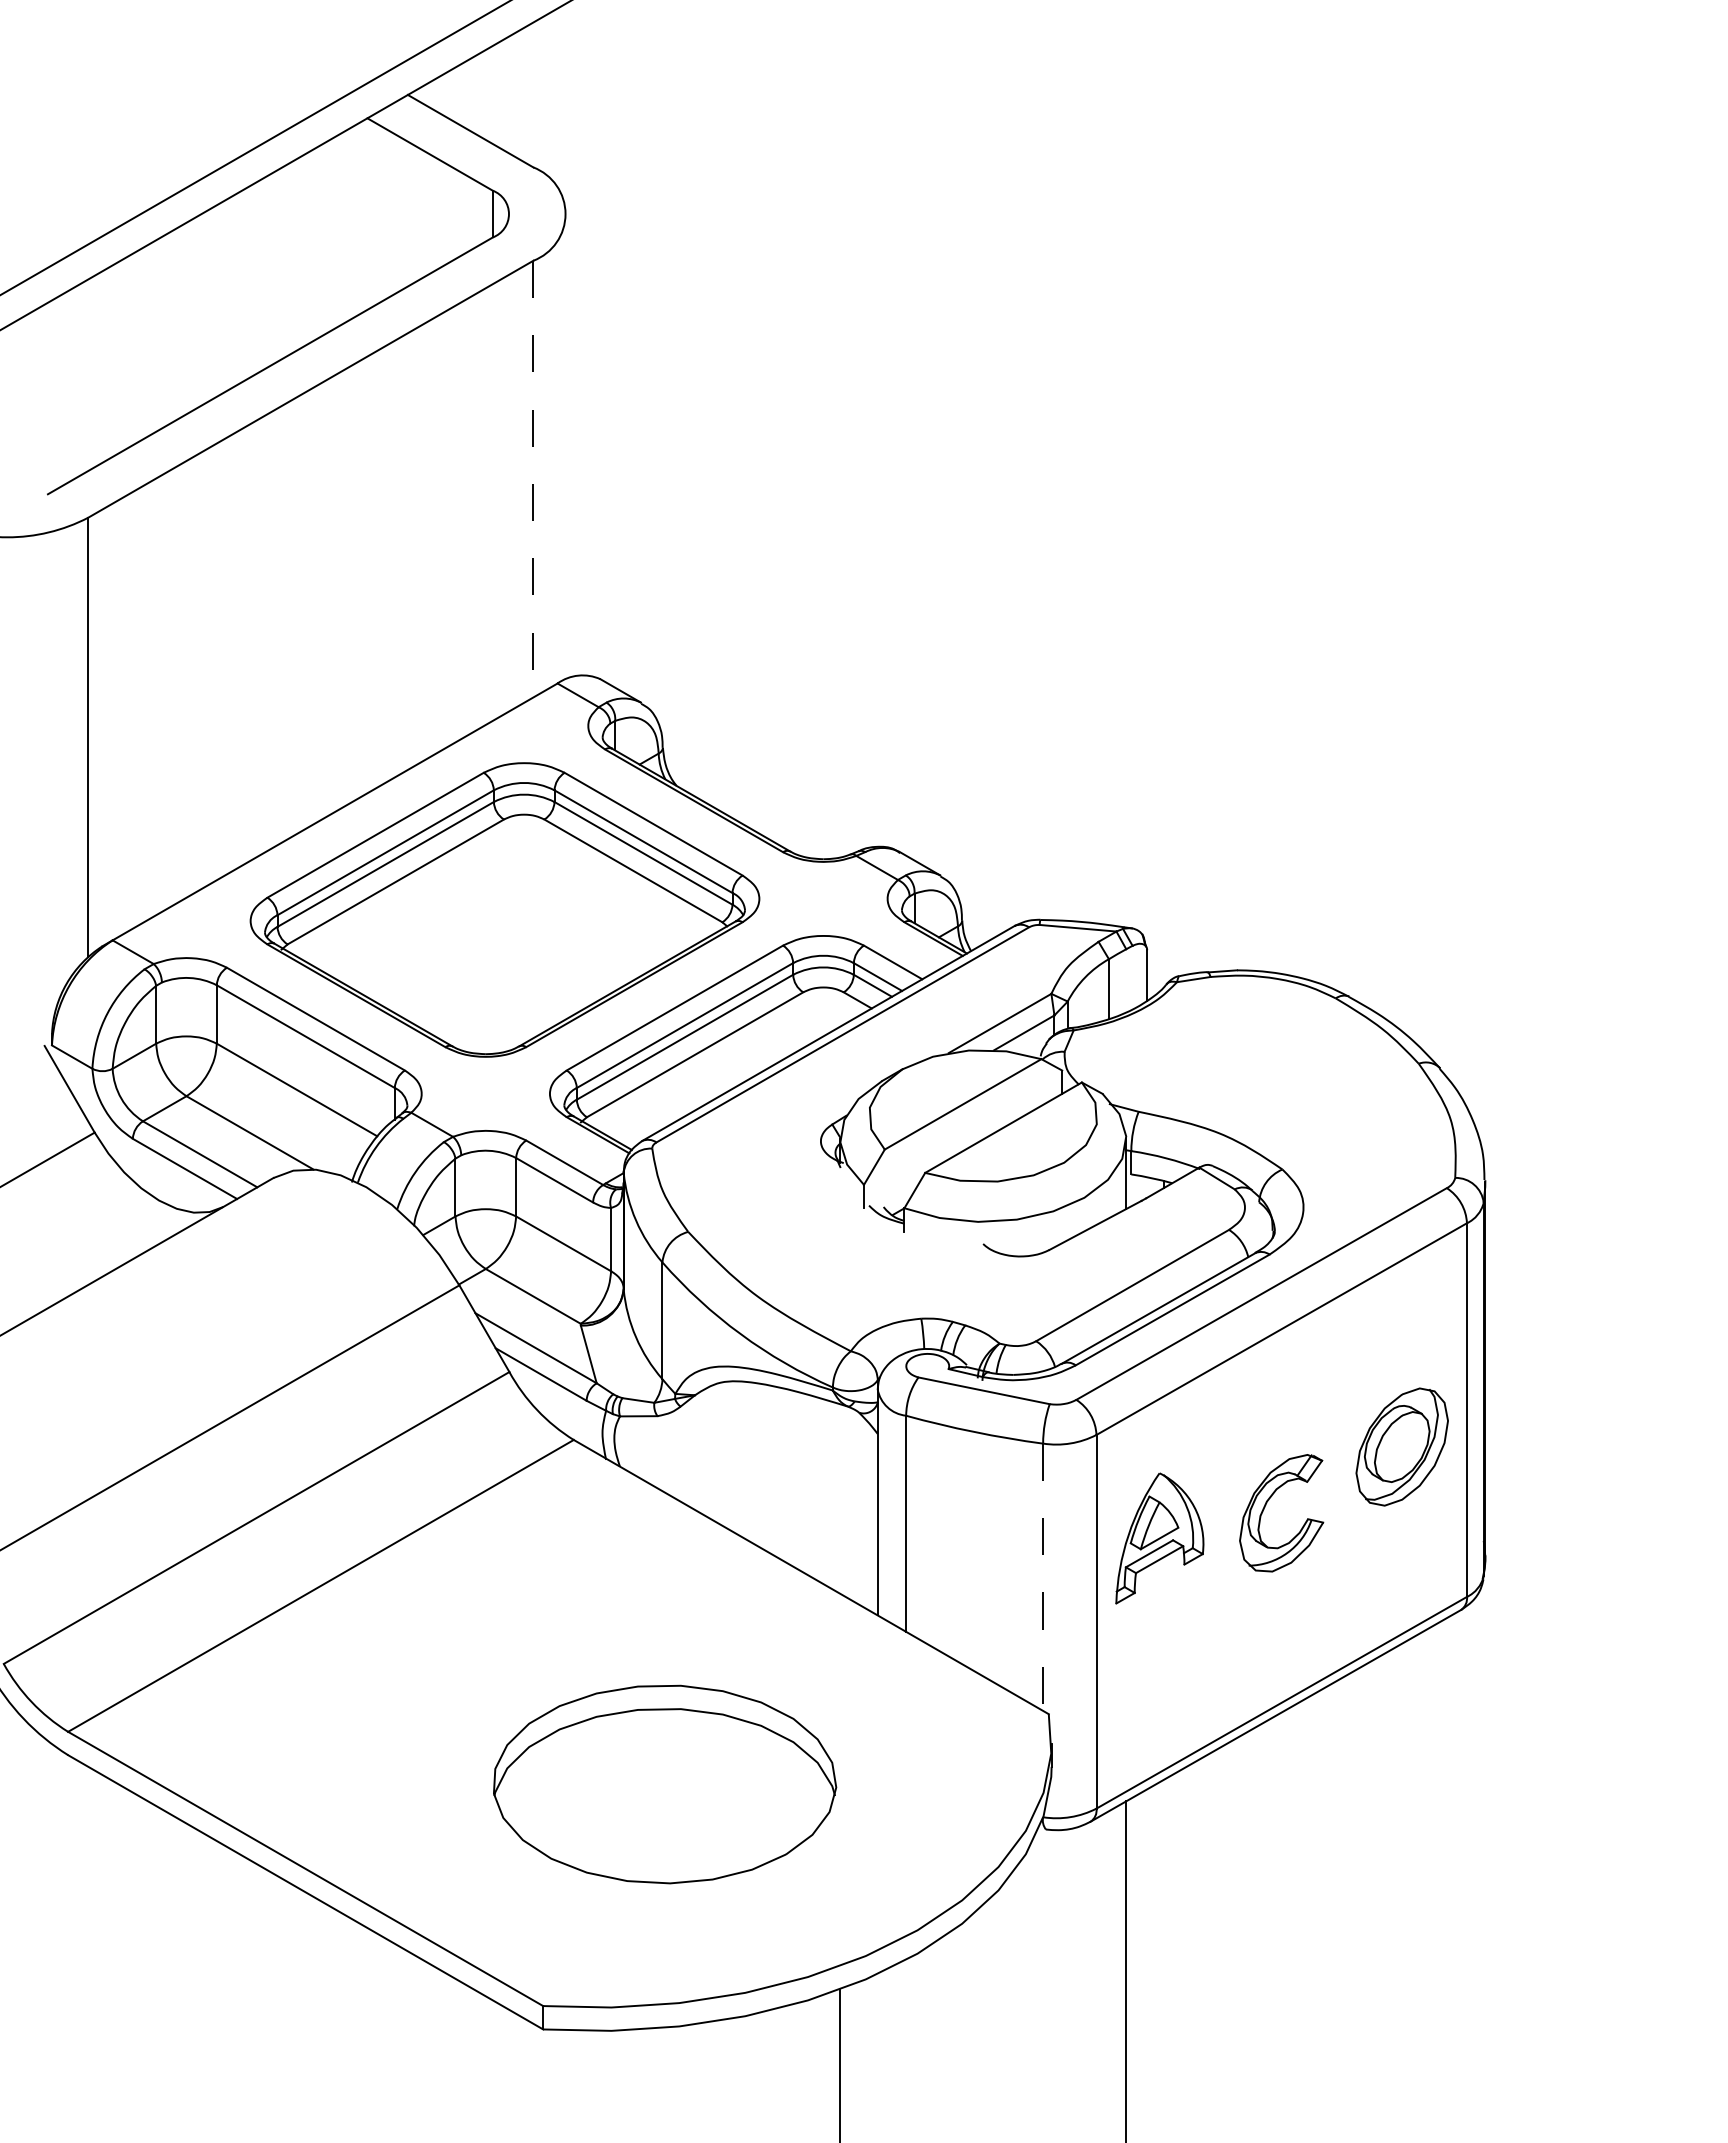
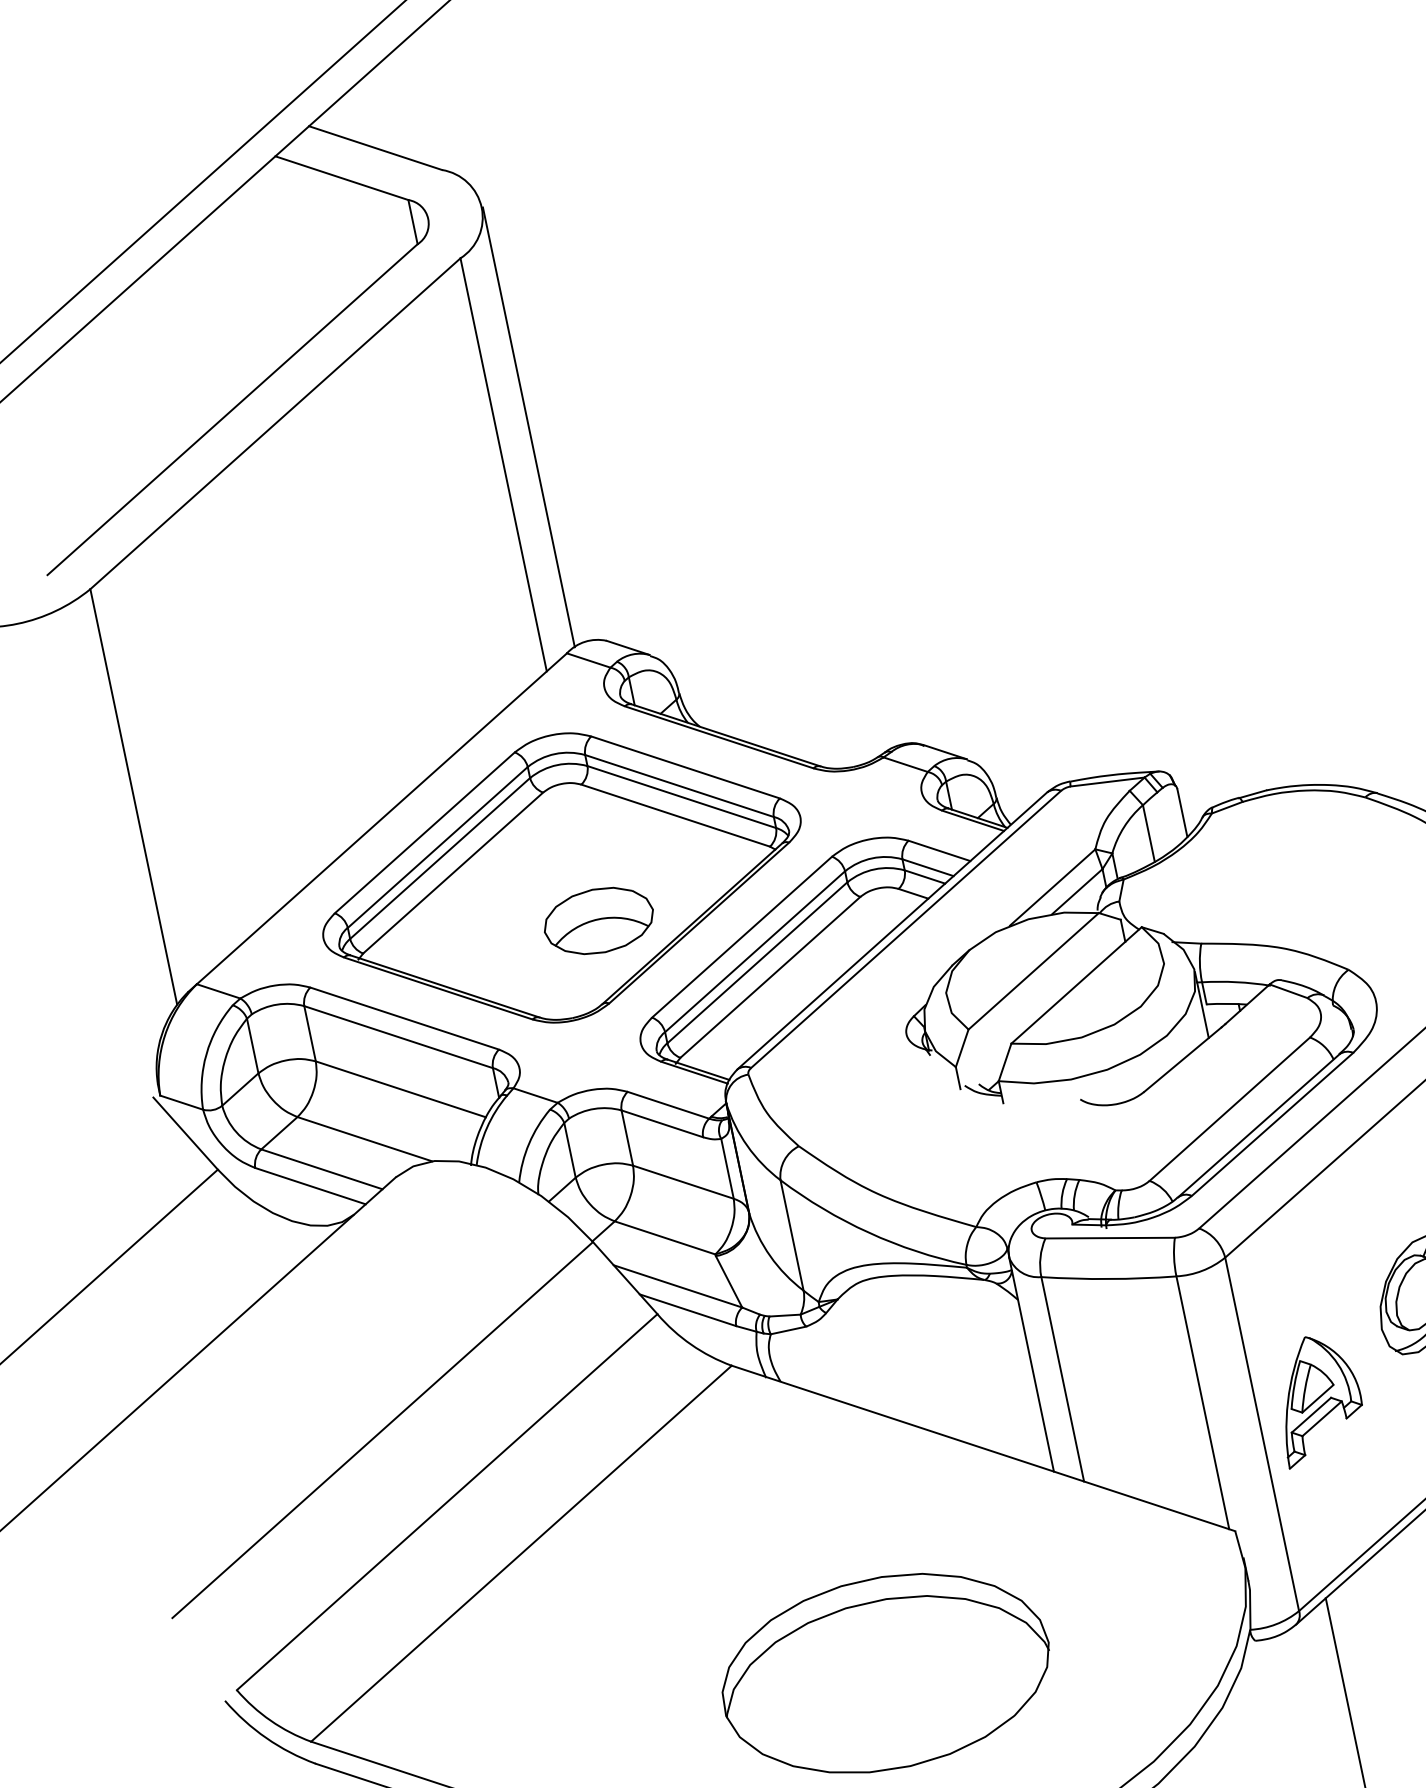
line: (566, 446) -> (528, 427), added
line: (533, 479) -> (503, 465), dashed -> solid
part: (533, 961) -> (599, 921), added
part: (1159, 1538) -> (1317, 1398), moved
line: (1043, 1577) -> (1203, 1402), dashed -> solid

